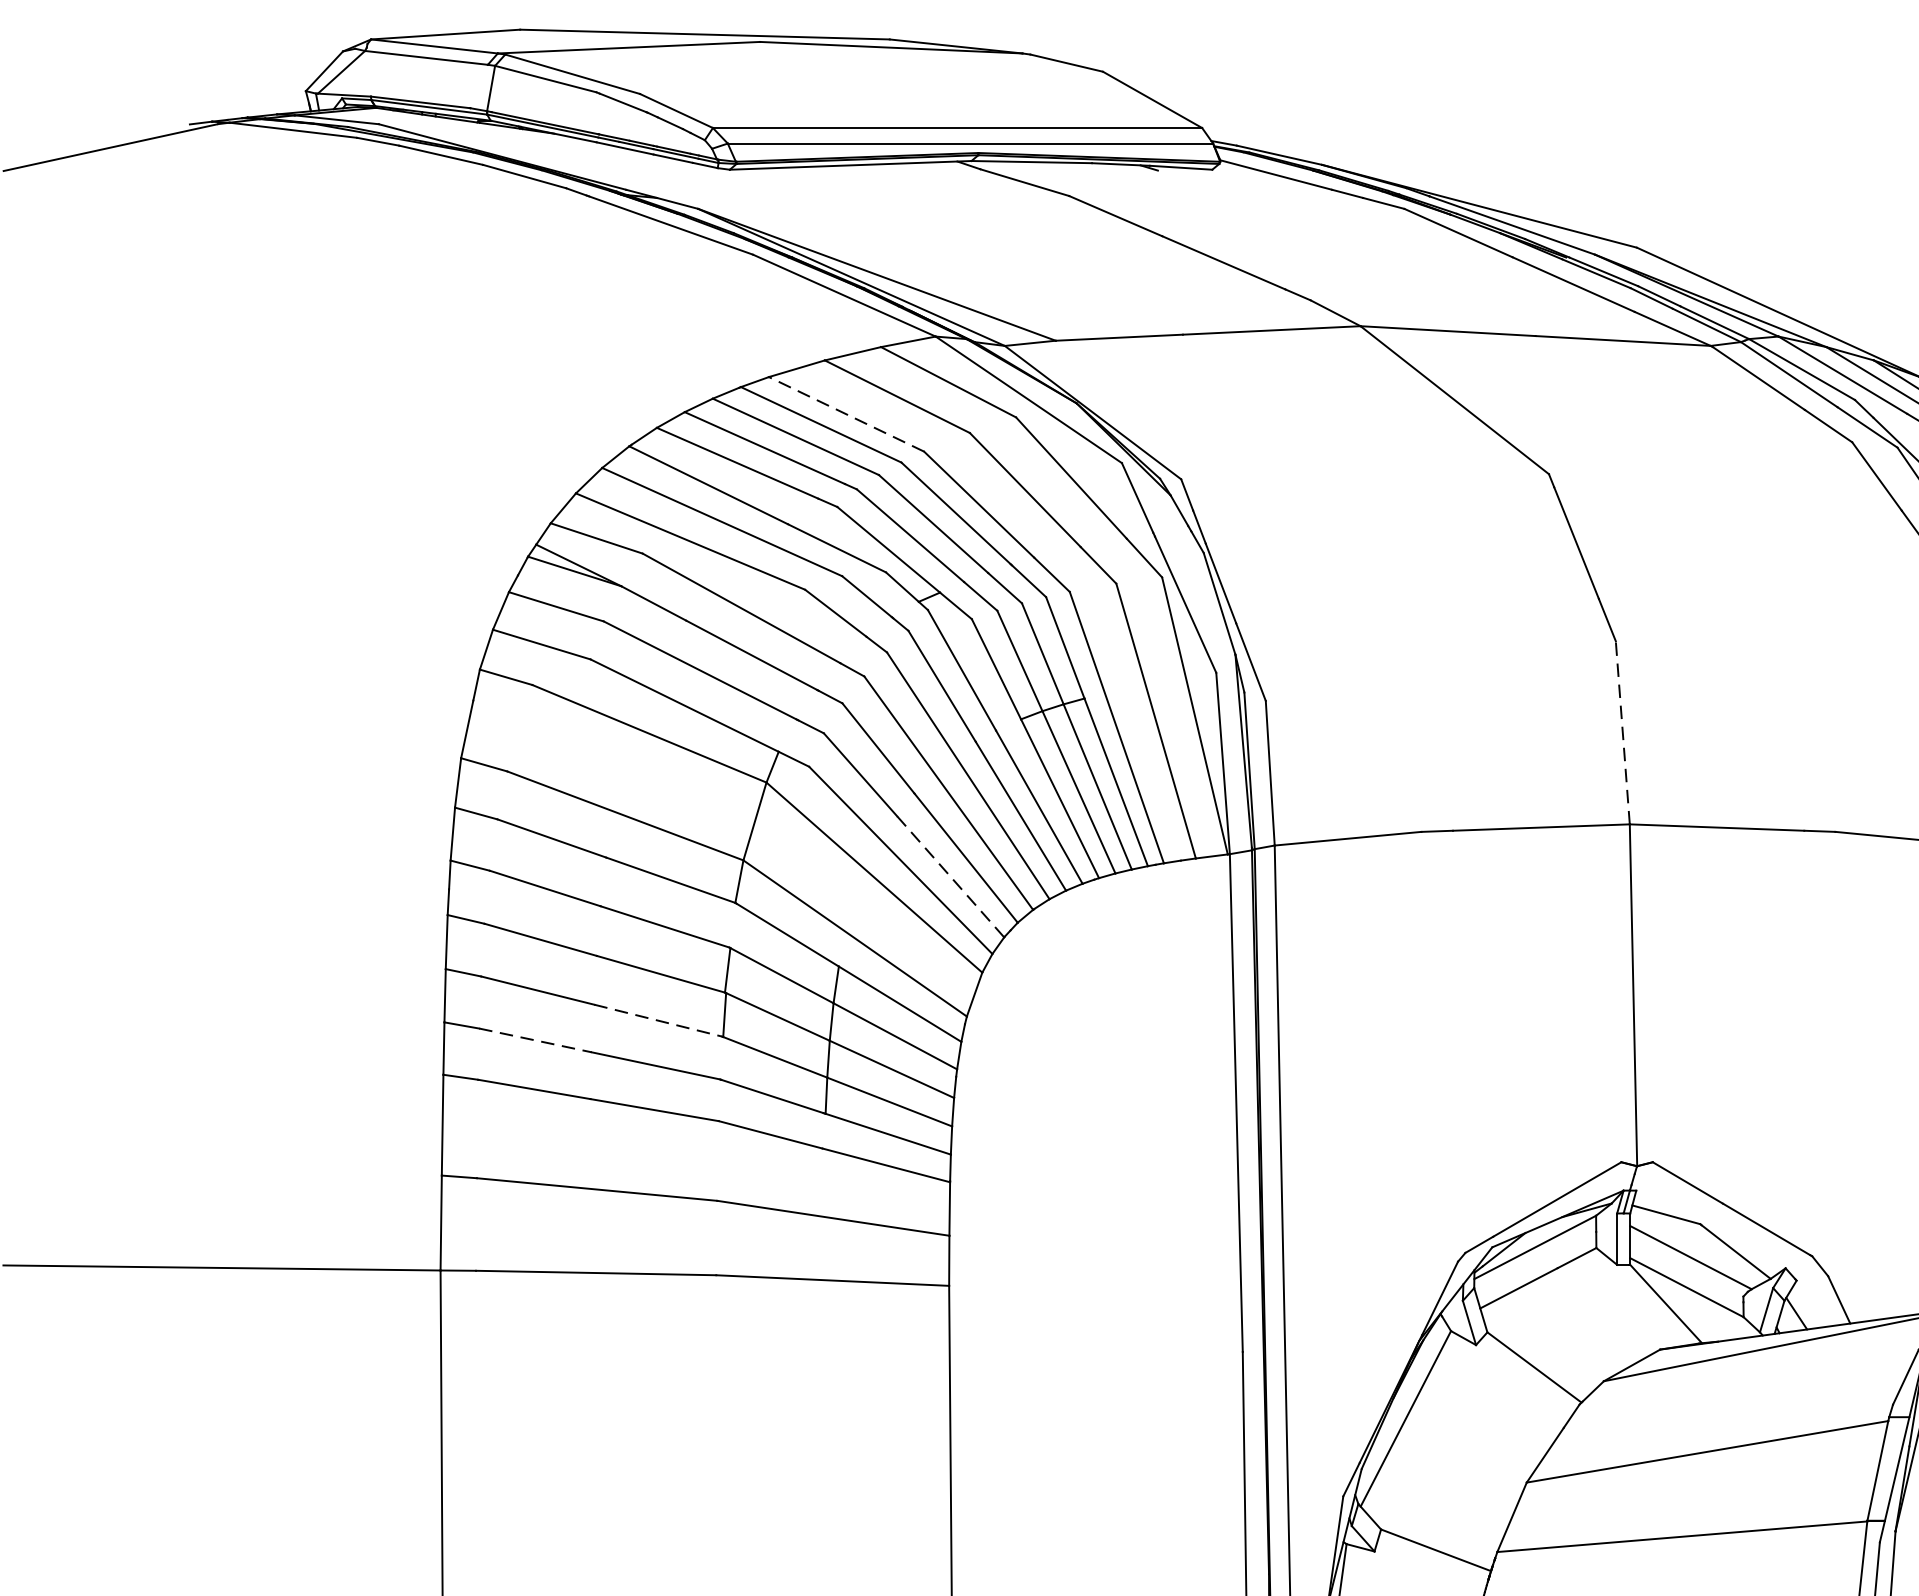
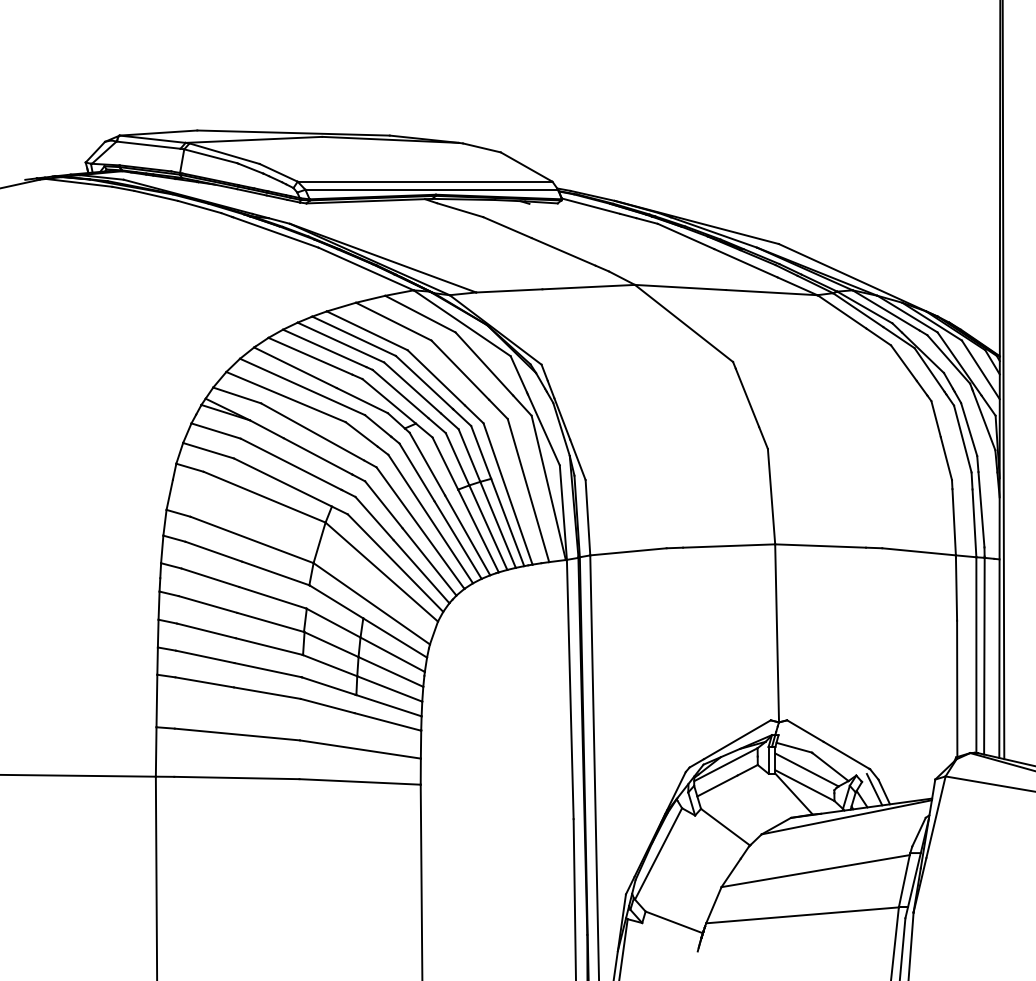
line: (846, 413) -> (367, 330), dashed -> solid
line: (1622, 732) -> (771, 496), dashed -> solid
line: (950, 878) -> (421, 572), dashed -> solid
line: (658, 1020) -> (269, 646), dashed -> solid
line: (535, 1039) -> (205, 656), dashed -> solid
line: (1820, 1295) -> (874, 789), added

